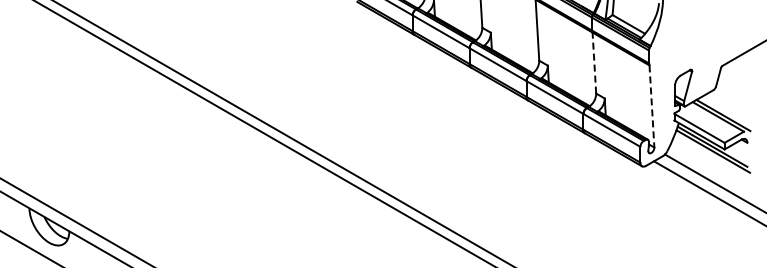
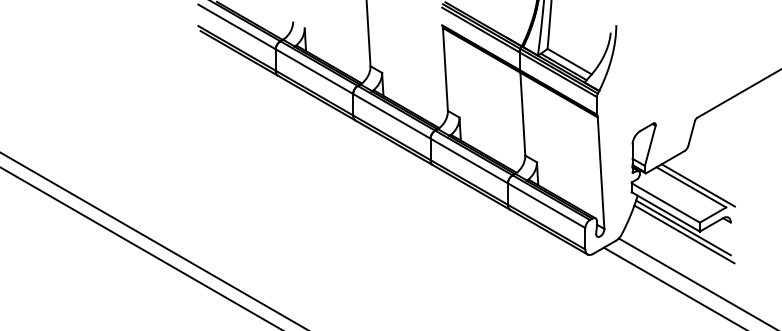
line: (594, 63) -> (522, 114), dashed -> solid
line: (651, 106) -> (600, 173), dashed -> solid

